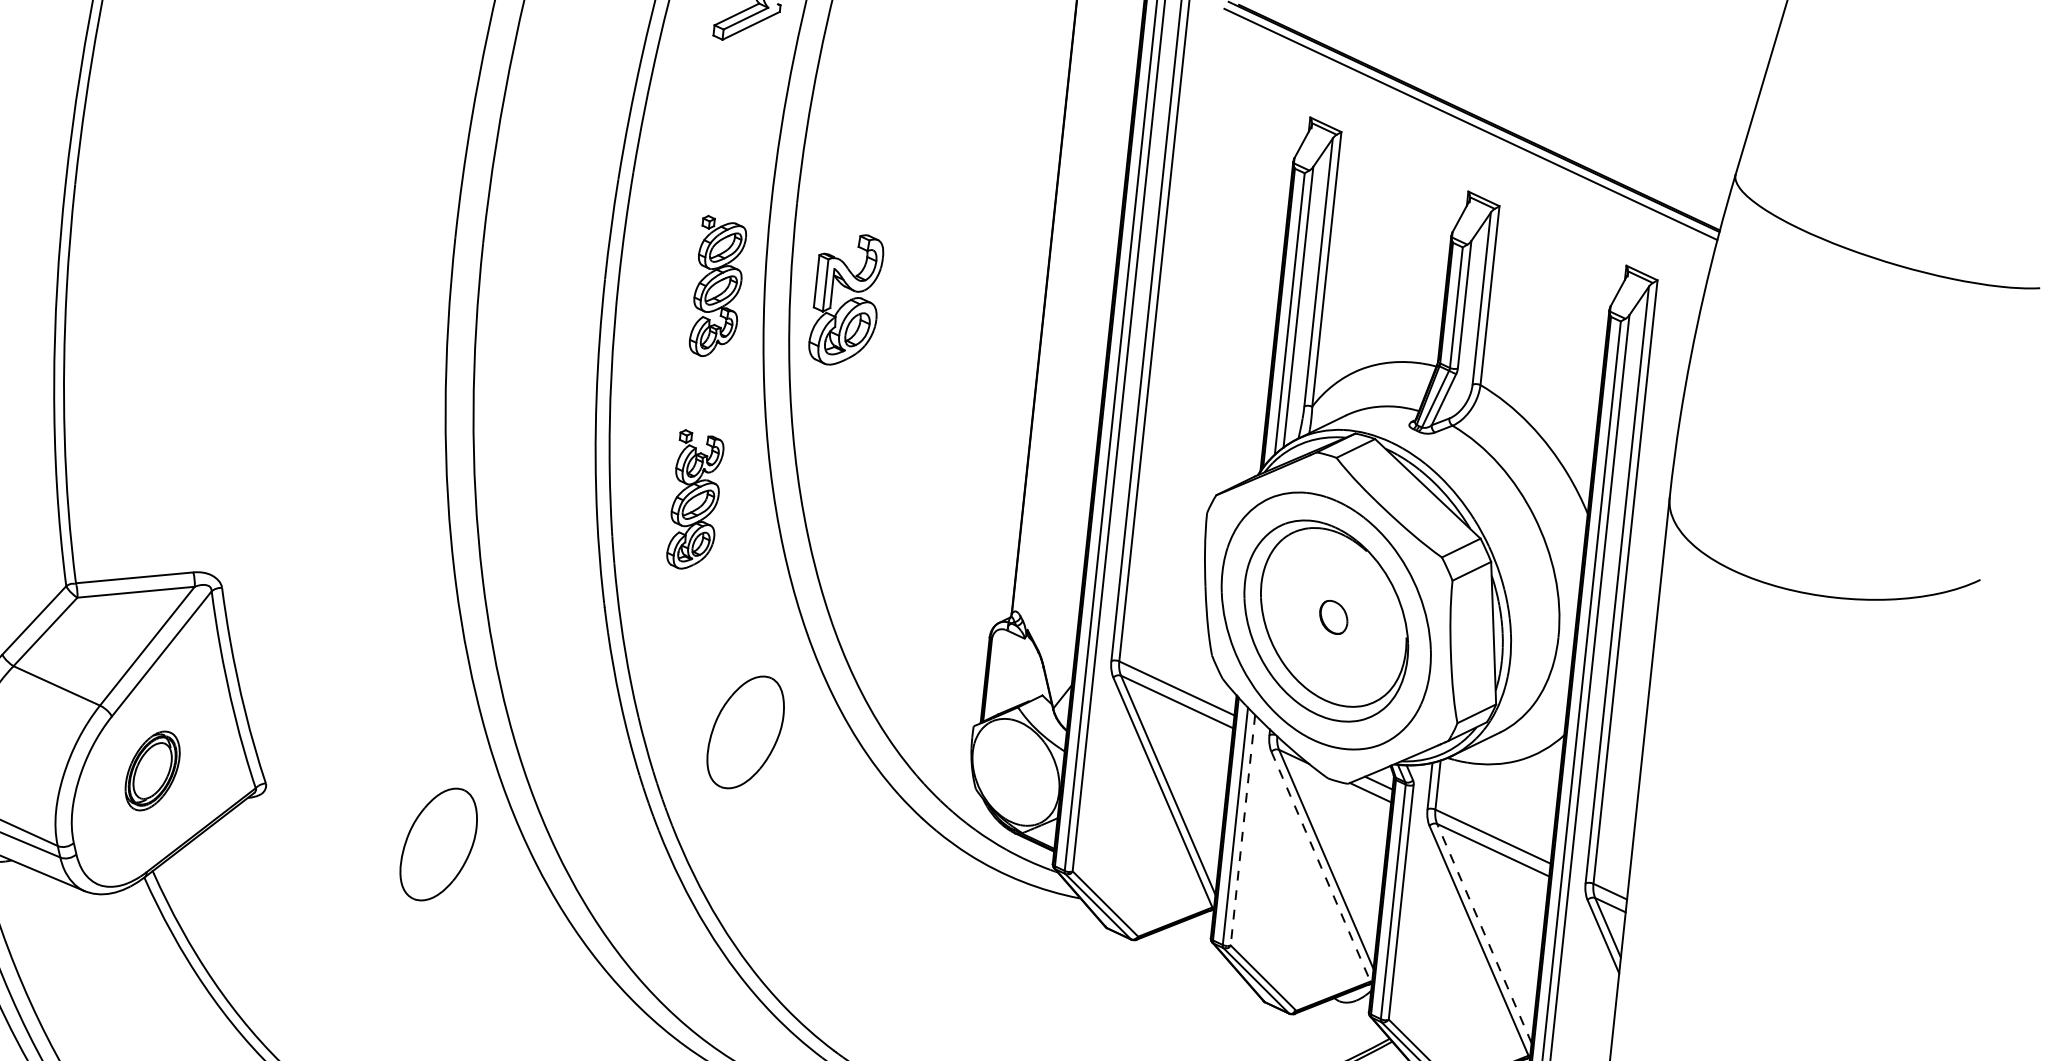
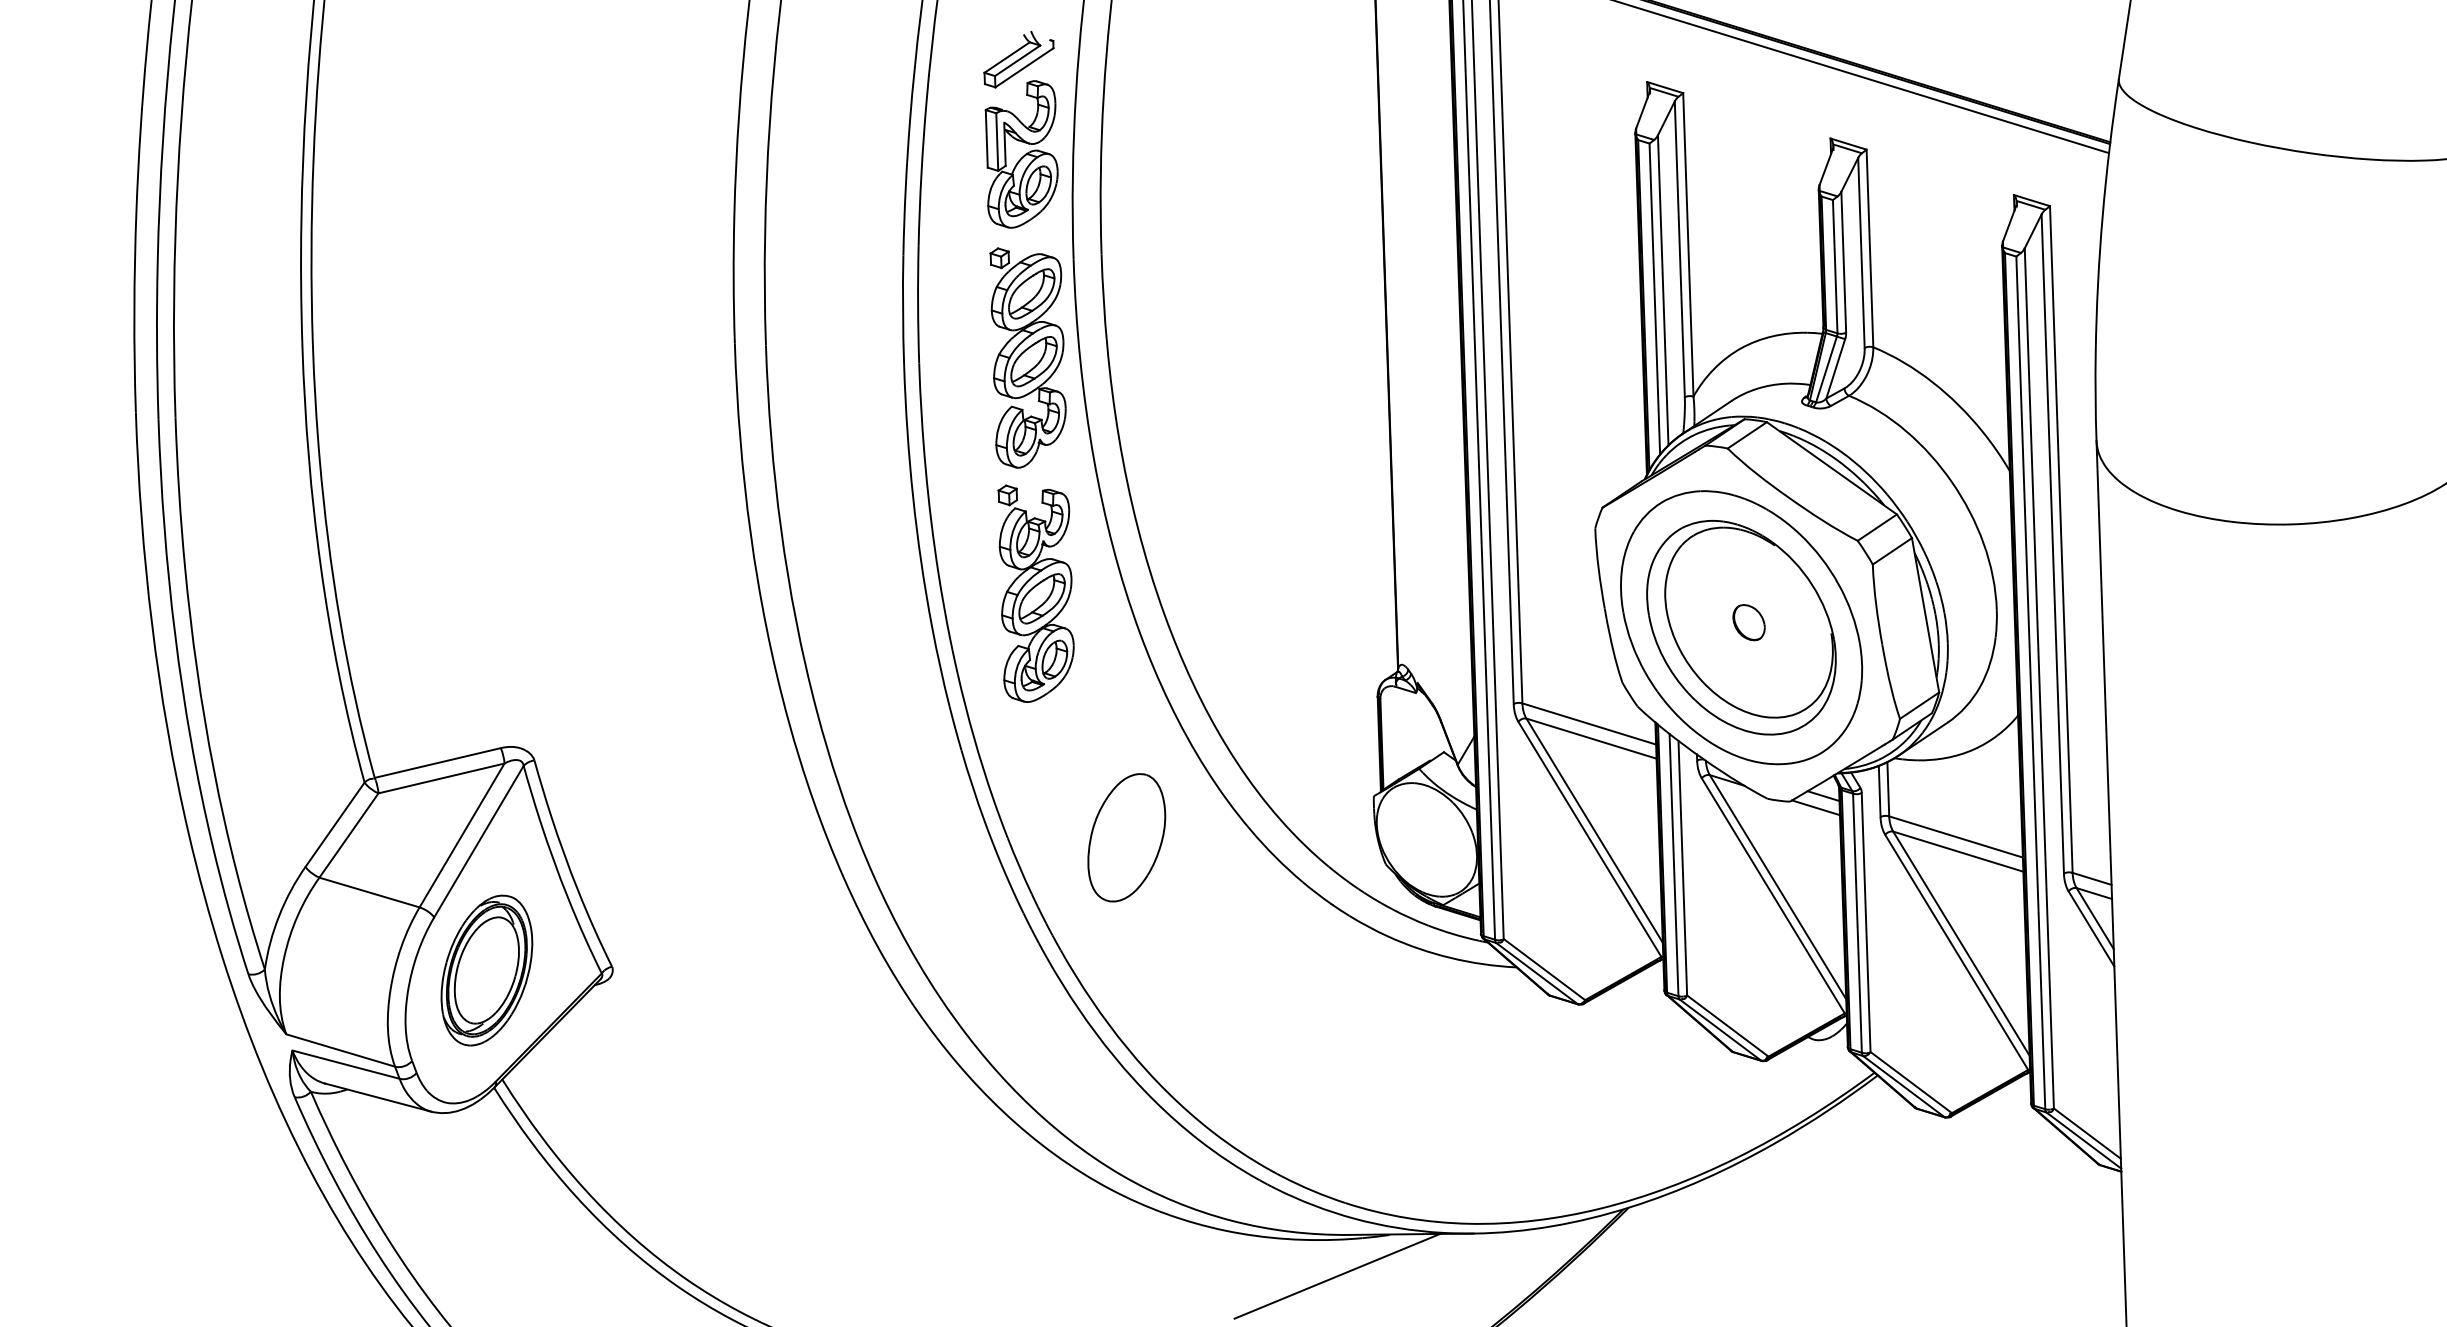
part: (717, 287) -> (1027, 357), size x1.43
part: (845, 299) -> (1021, 154), moved
part: (694, 500) -> (1035, 593), size x1.43
part: (152, 770) -> (486, 970), size x1.67
line: (1242, 830) -> (1682, 868), dashed -> solid
part: (438, 844) -> (809, 1006), removed
line: (1321, 866) -> (1773, 895), dashed -> solid
line: (1484, 933) -> (1961, 943), dashed -> solid

